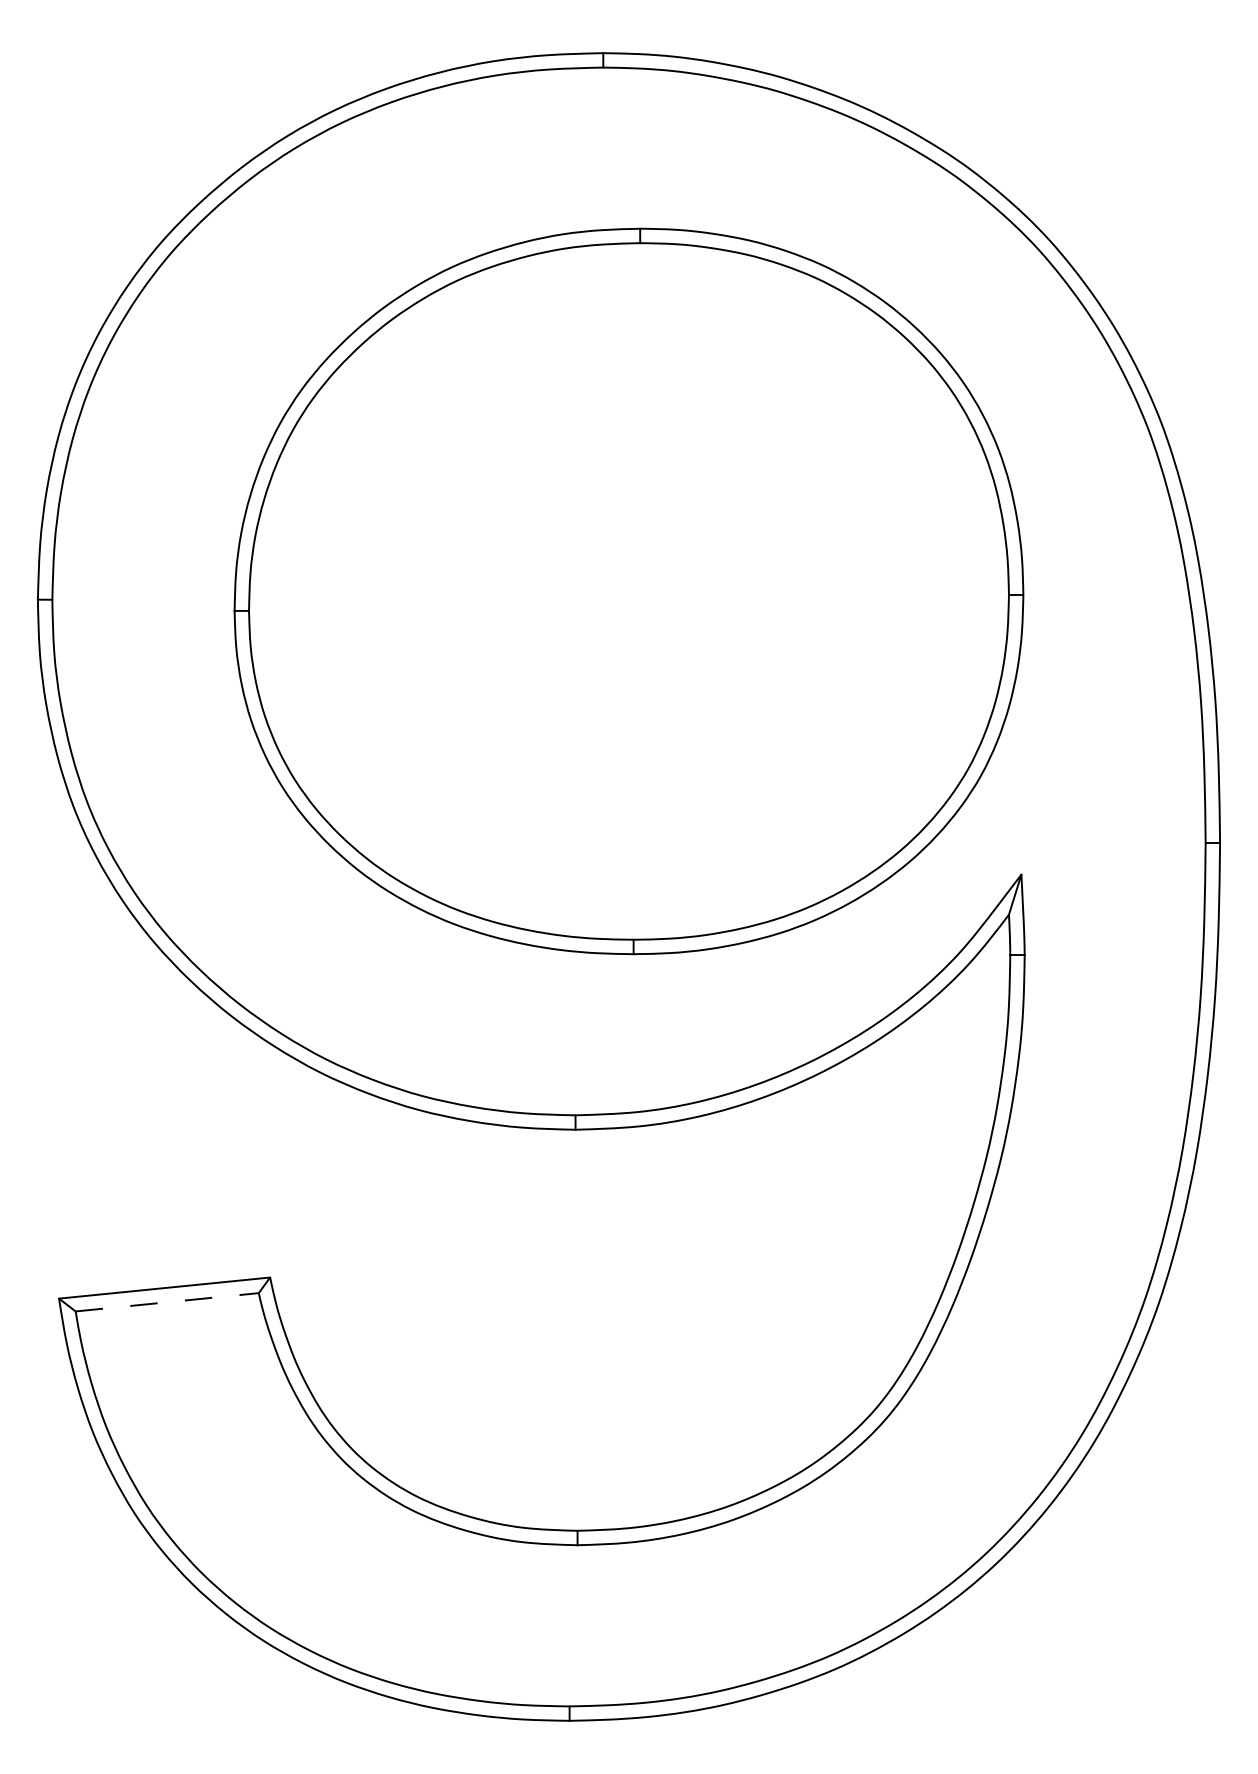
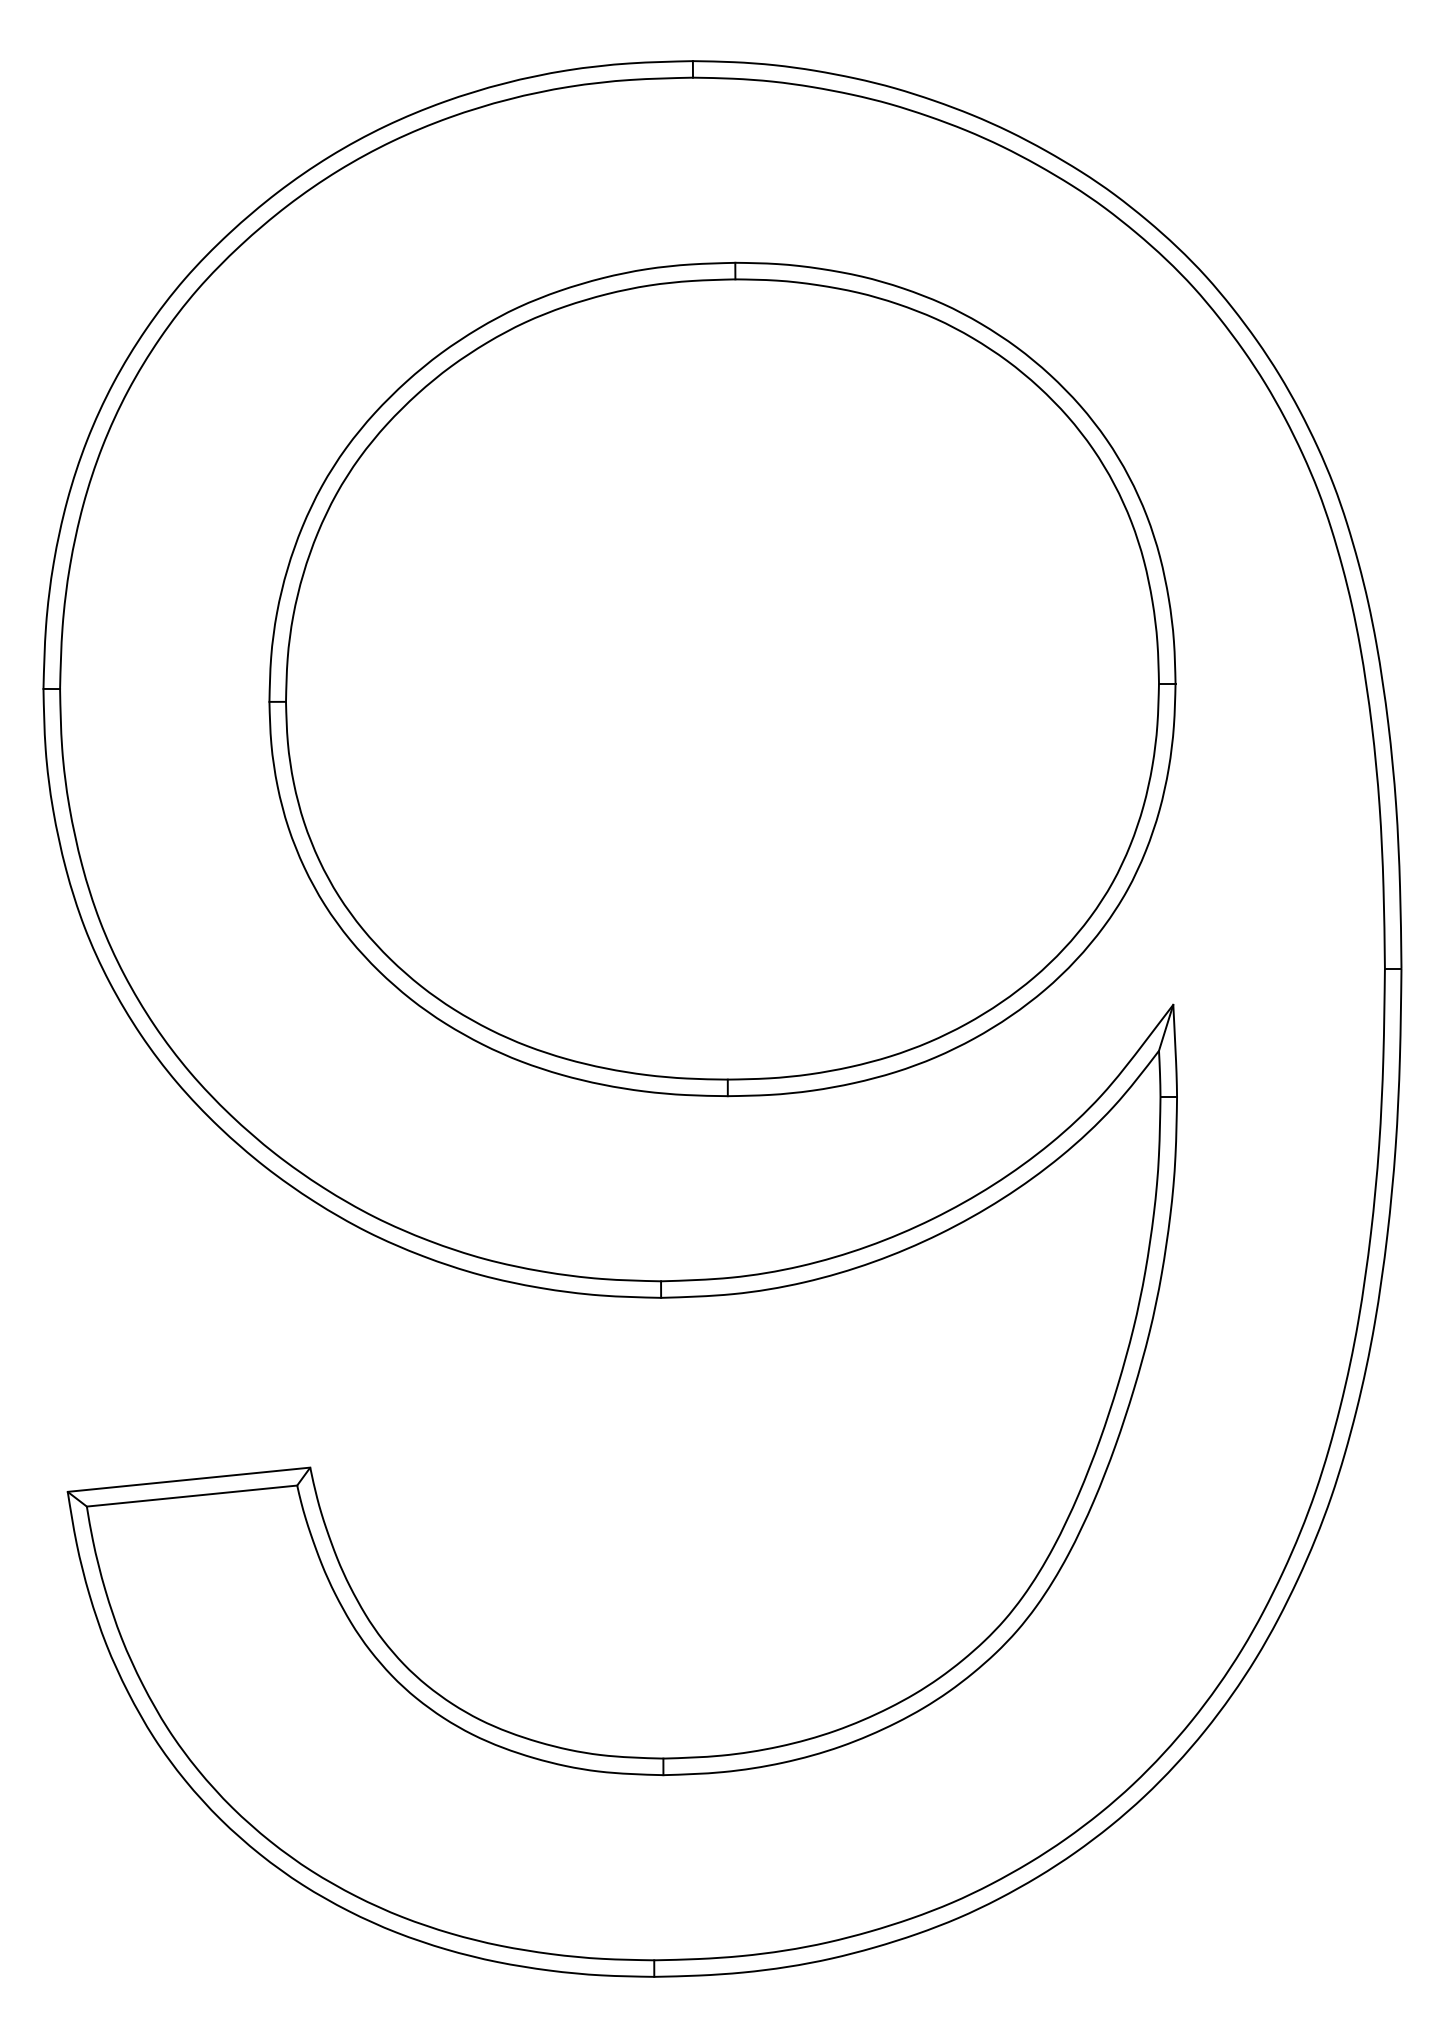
line: (167, 1302) -> (192, 1496), dashed -> solid

